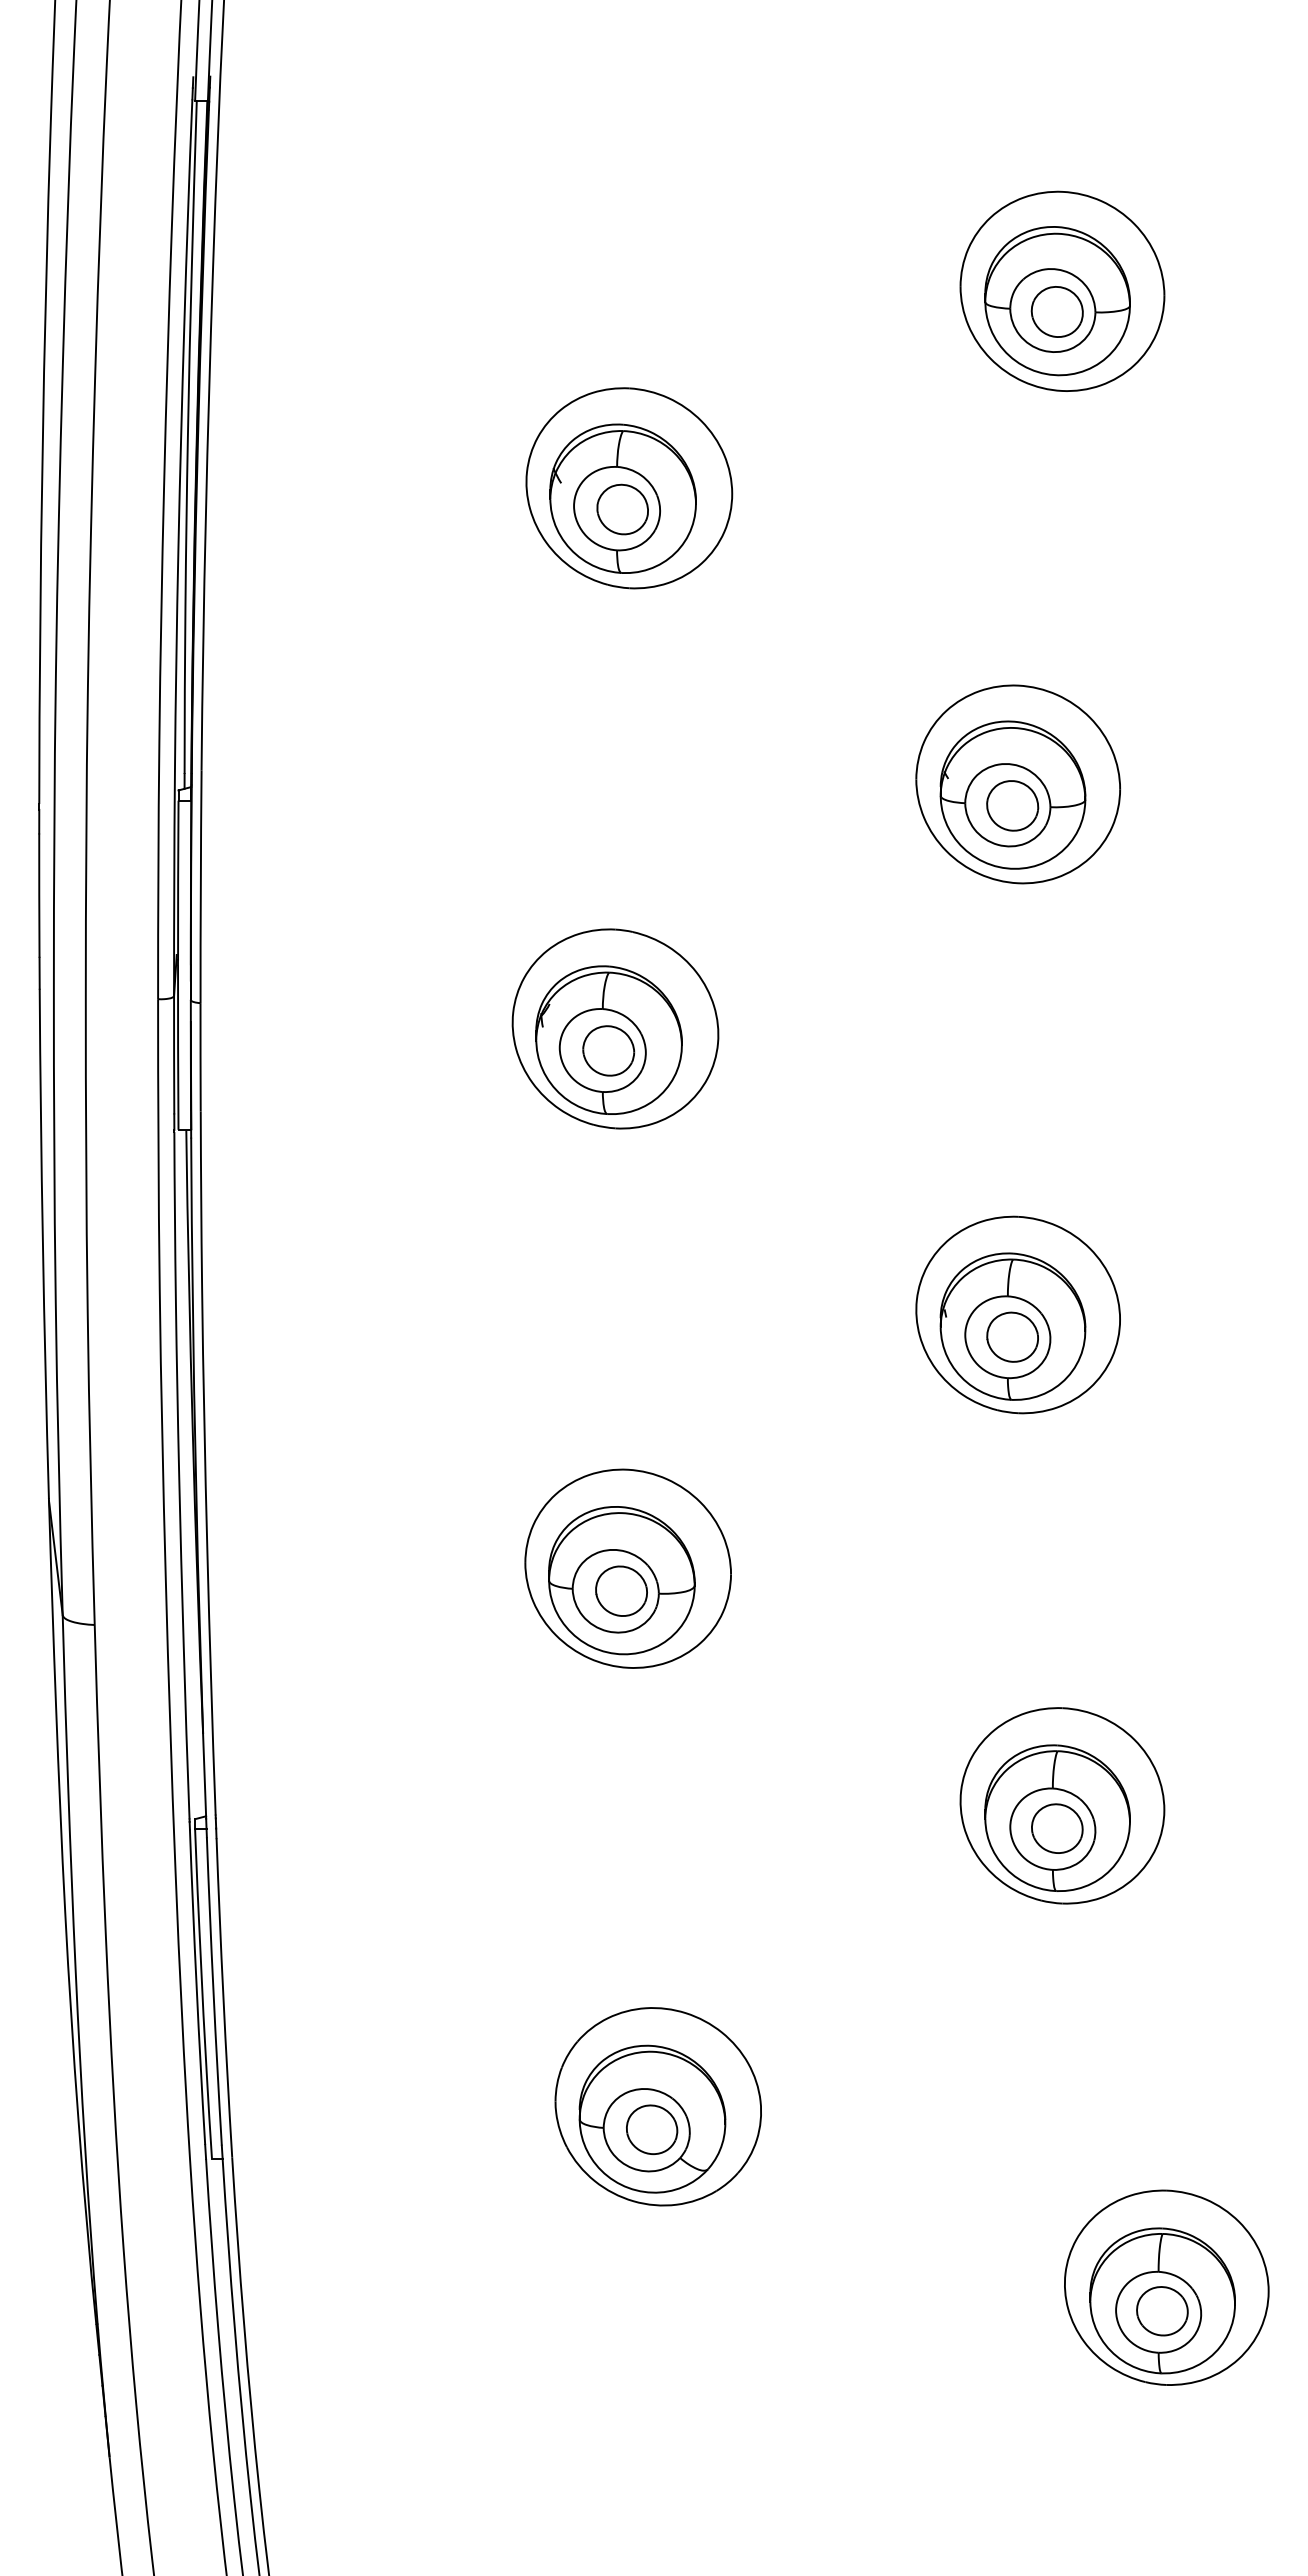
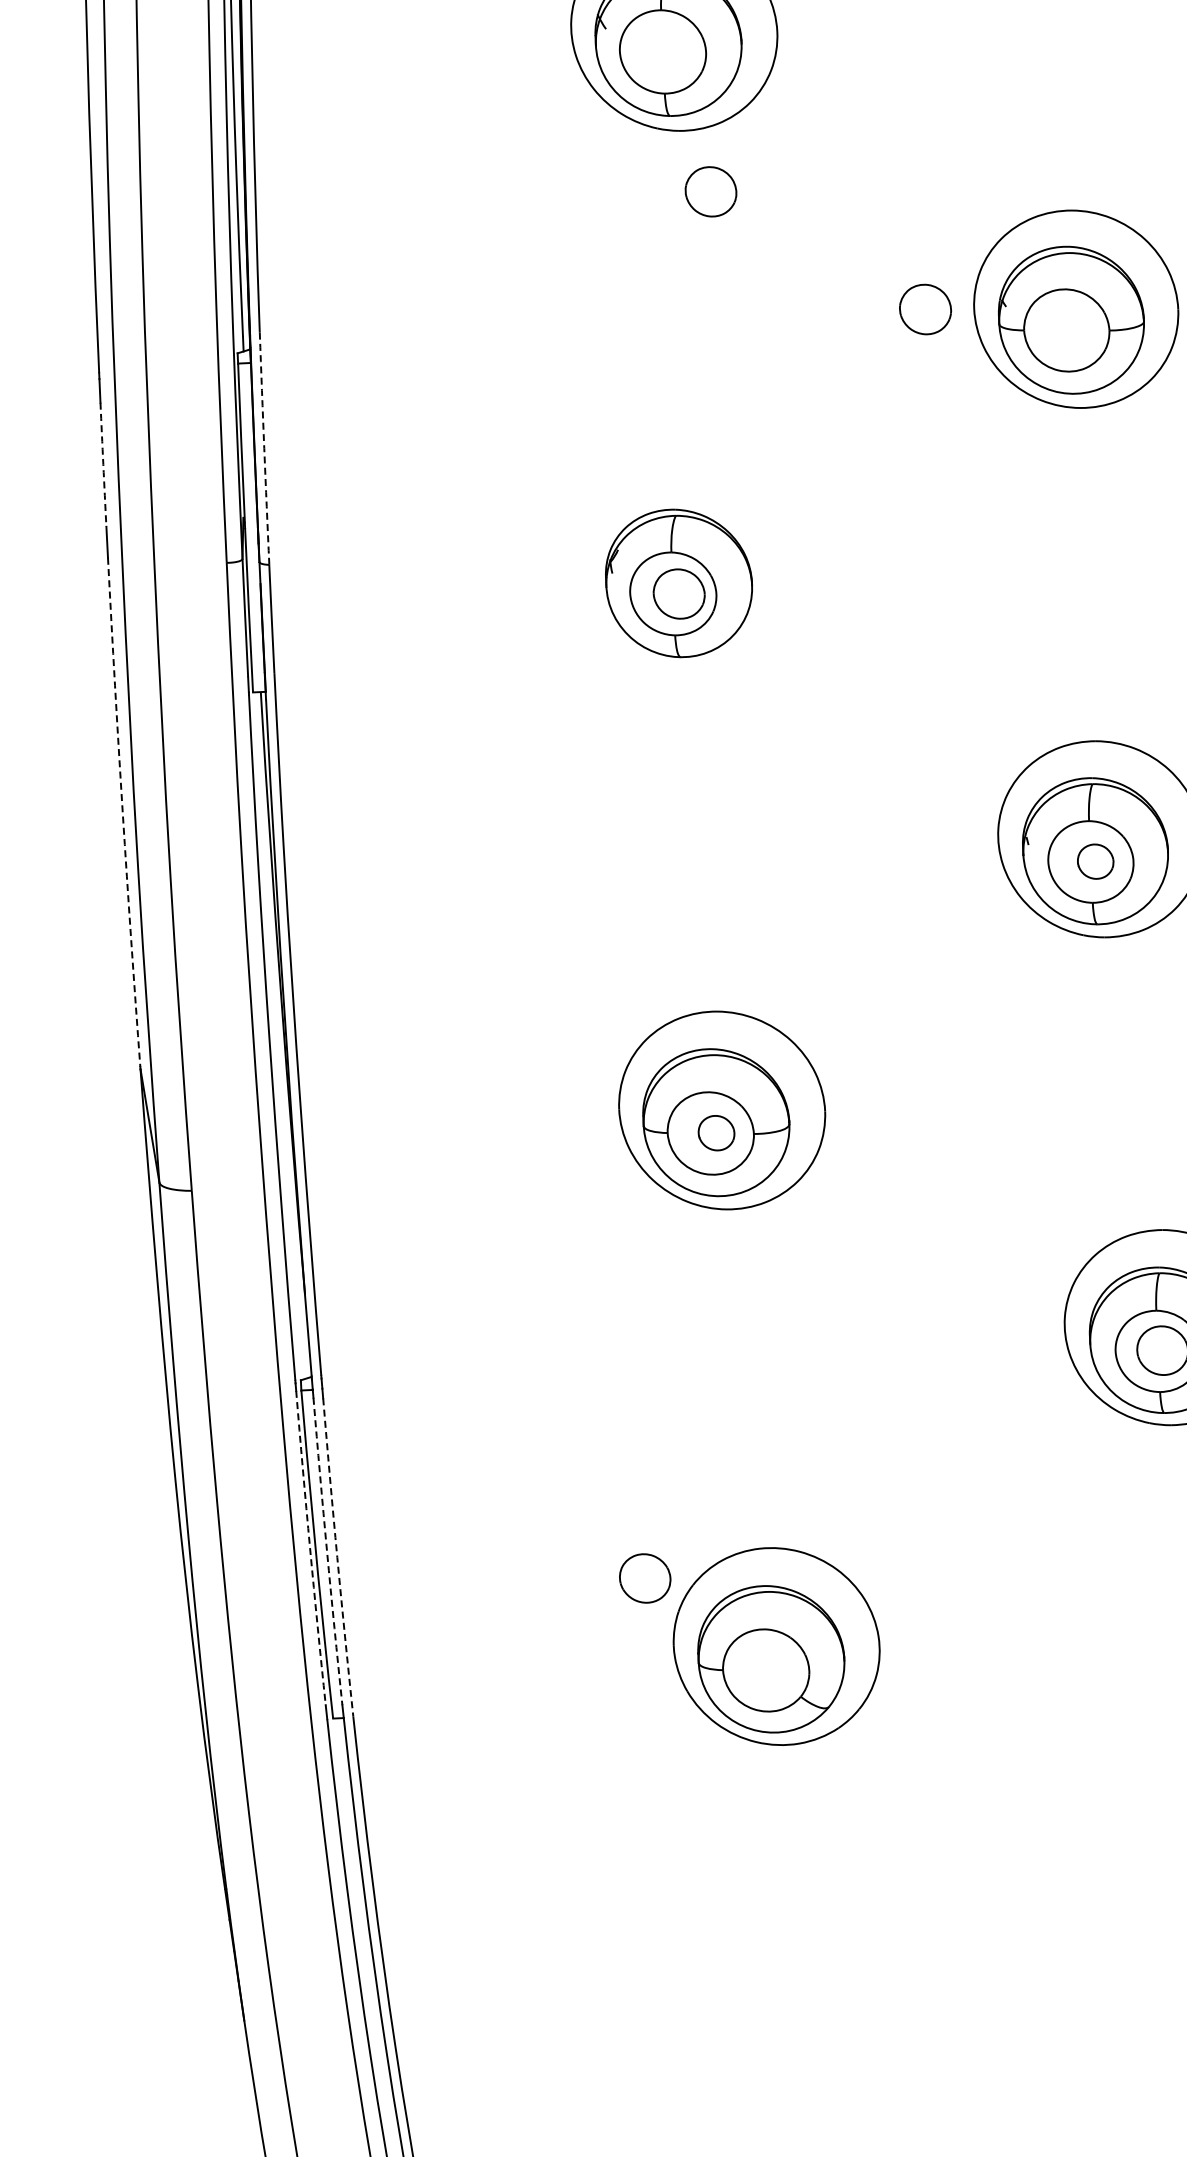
part: (622, 509) -> (710, 191), moved
part: (1012, 805) -> (925, 309), moved
arc: (200, 886) -> (263, 448), solid -> dashed
arc: (39, 895) -> (103, 464), solid -> dashed
part: (615, 1028) -> (684, 571), removed
arc: (42, 1243) -> (122, 812), solid -> dashed
part: (1012, 1336) -> (1095, 861), size x0.7
part: (621, 1590) -> (716, 1132), size x0.7
arc: (196, 1987) -> (309, 1548), solid -> dashed
arc: (213, 1991) -> (327, 1551), solid -> dashed
arc: (223, 1997) -> (337, 1557), solid -> dashed
part: (652, 2129) -> (645, 1578), moved

